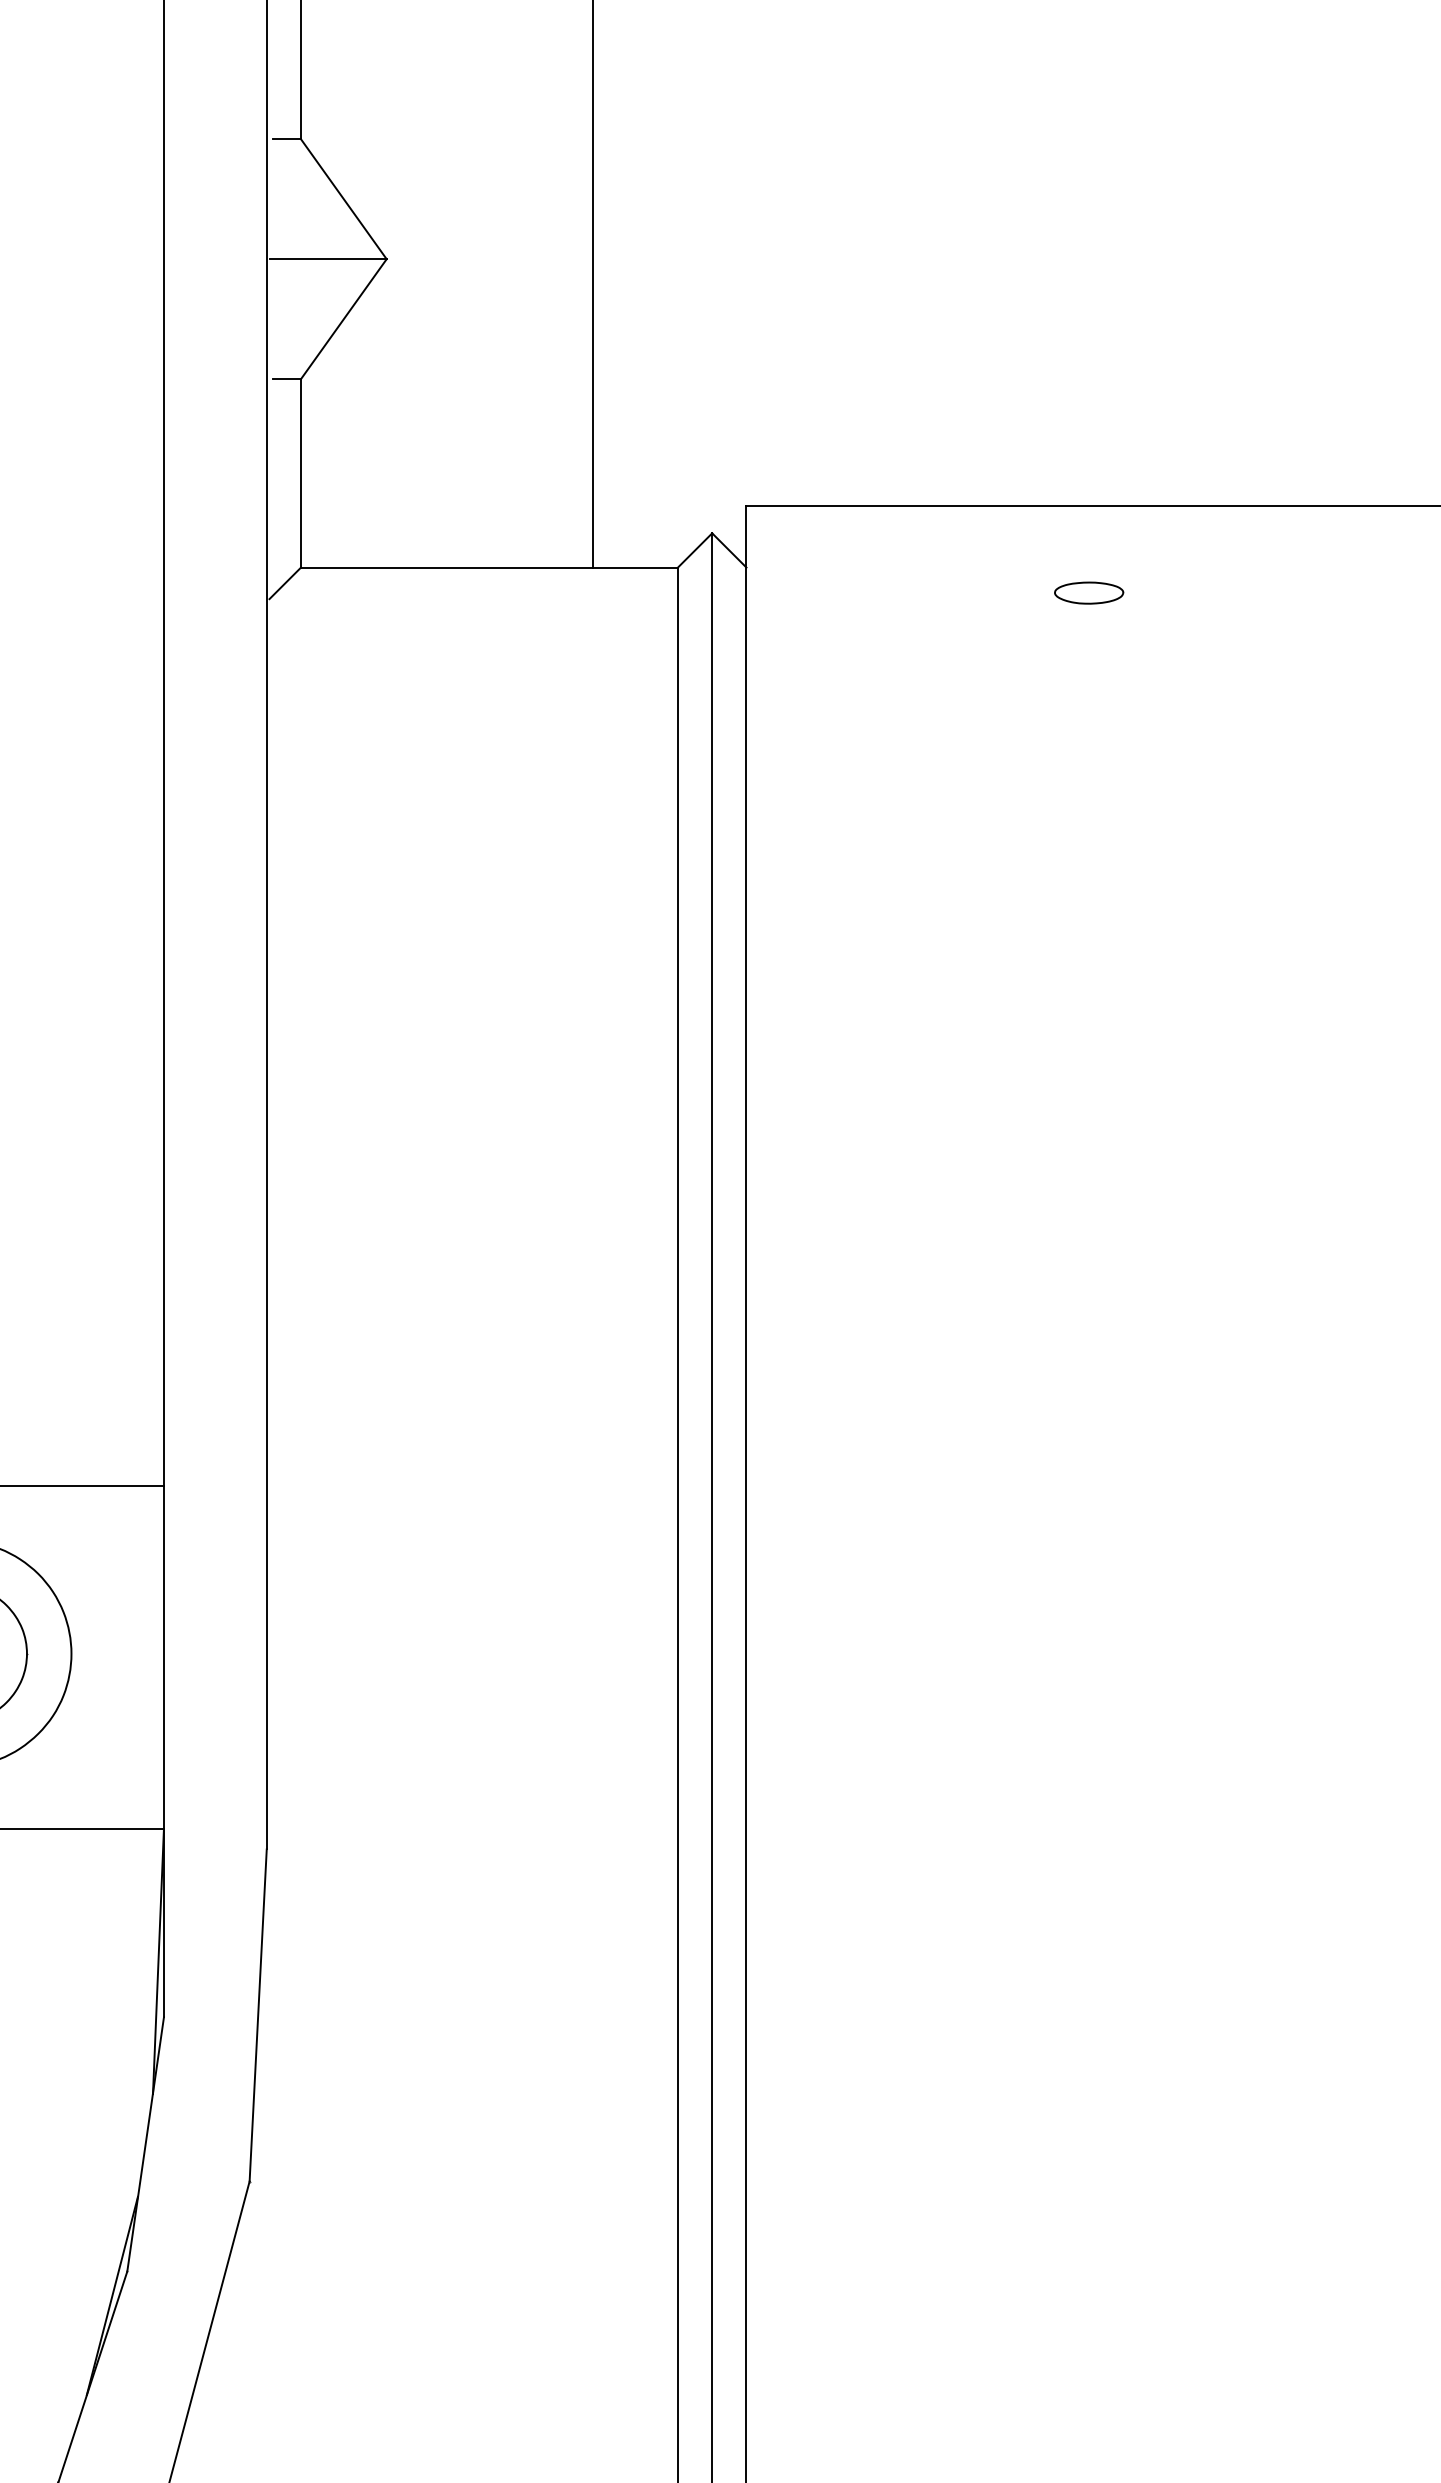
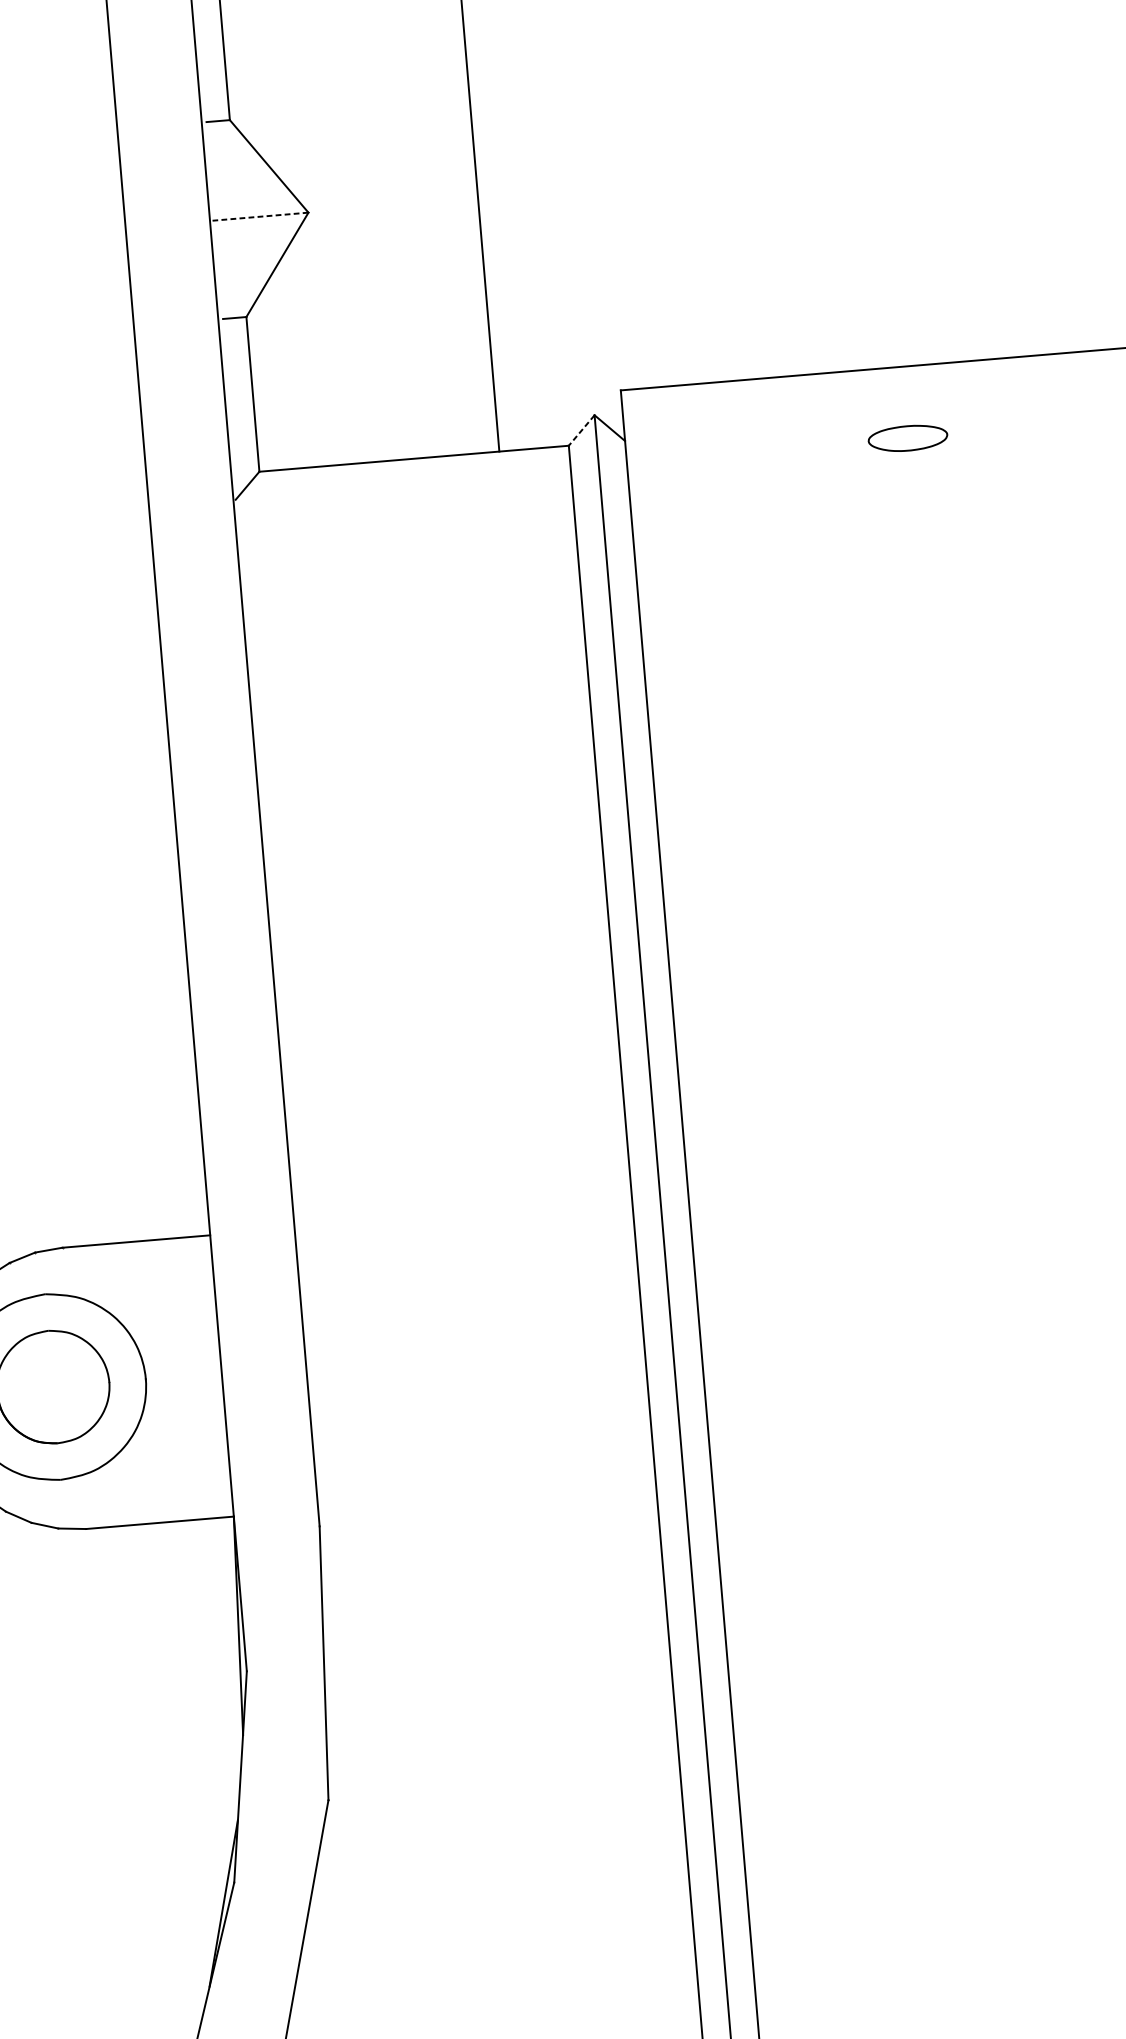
line: (327, 259) -> (259, 217), solid -> dashed
line: (694, 550) -> (581, 430), solid -> dashed
part: (1089, 592) -> (908, 437), size x1.4

